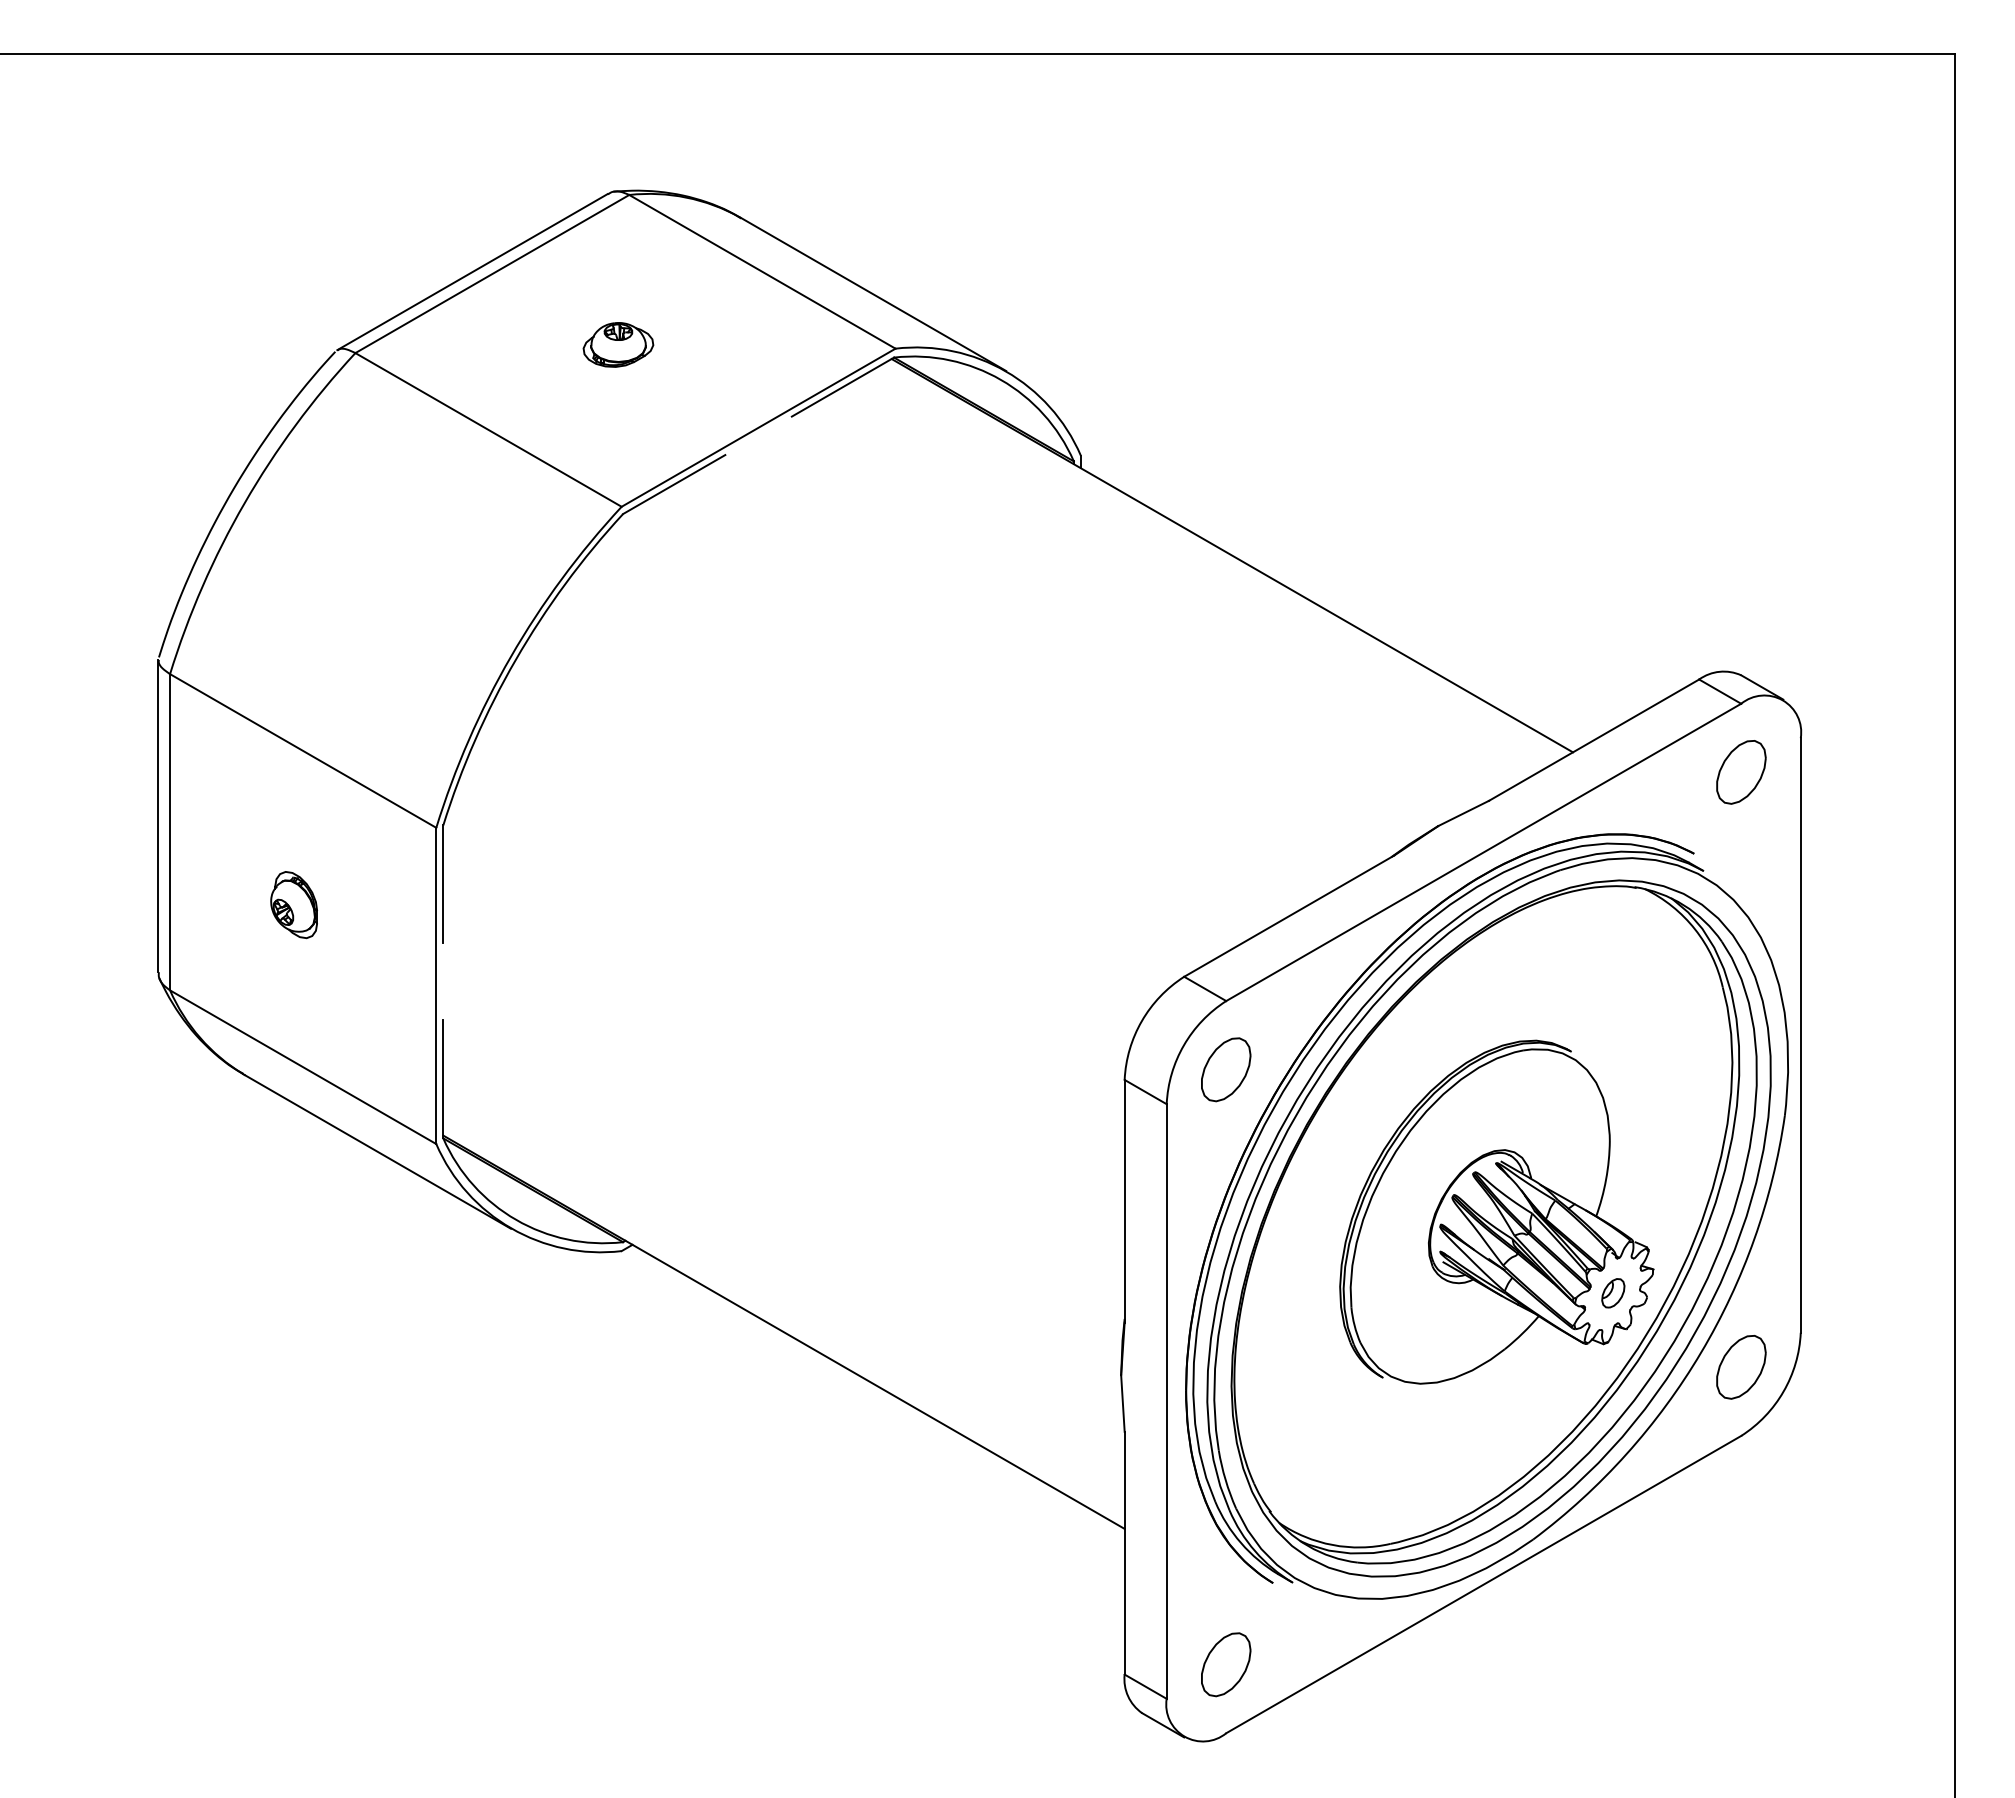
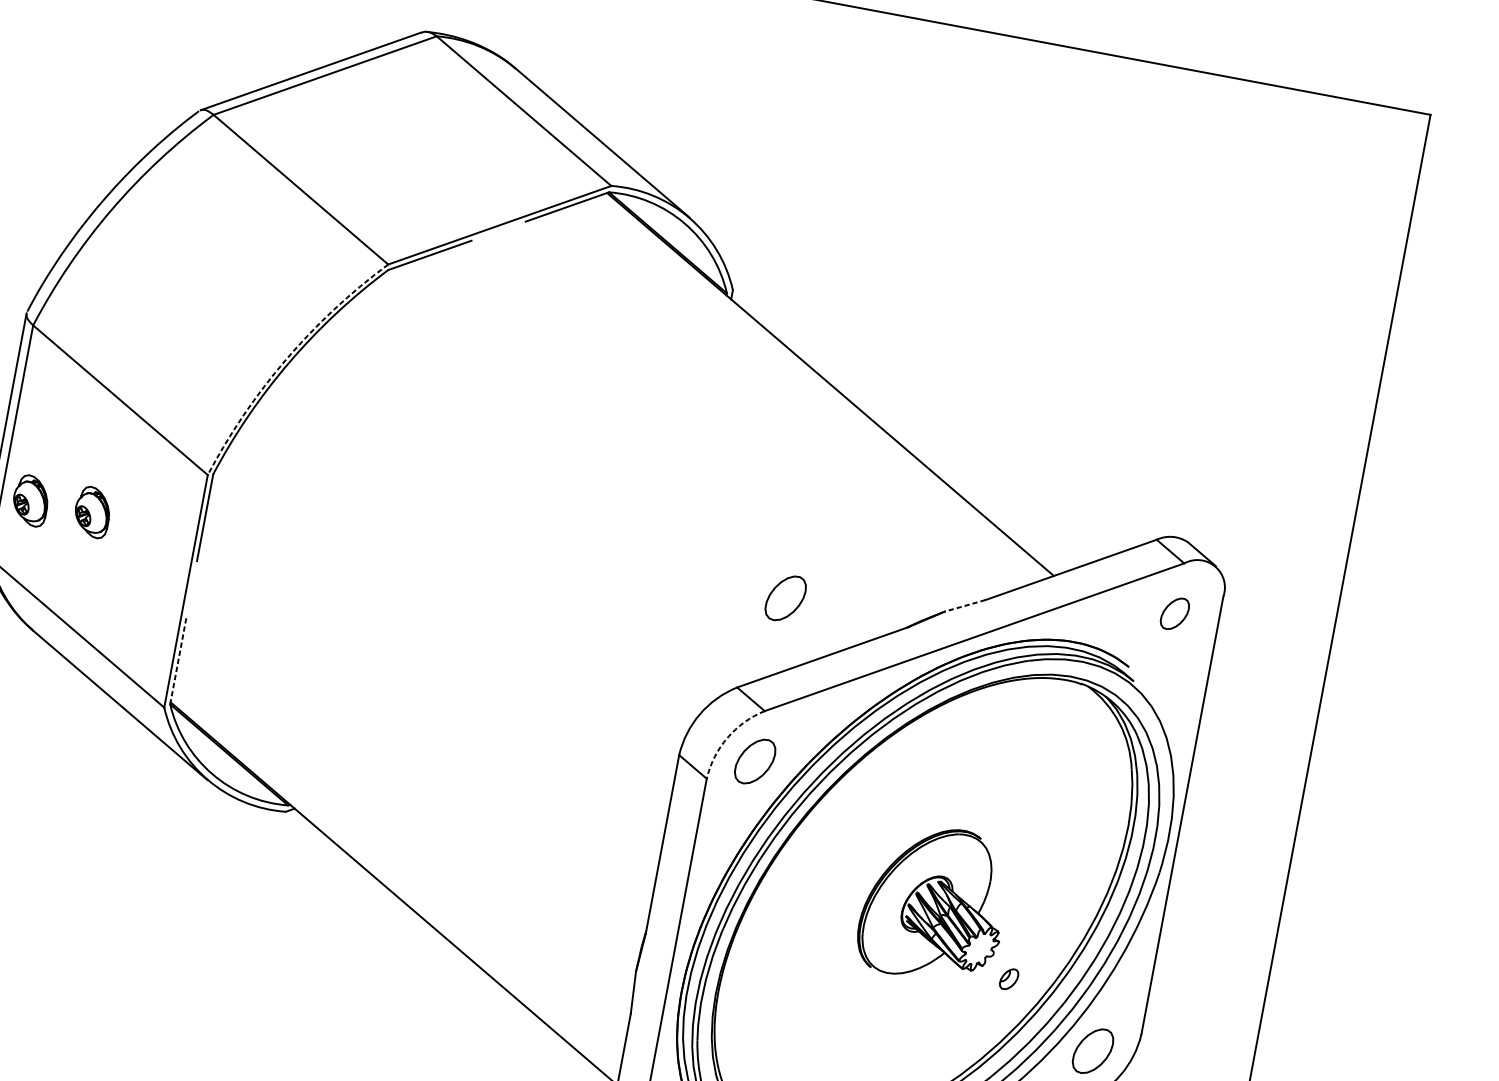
part: (618, 344) -> (408, 144), removed
arc: (510, 656) -> (285, 359), solid -> dashed
part: (1741, 772) -> (1175, 613), size x0.7
line: (1463, 813) -> (964, 605), solid -> dashed
part: (1226, 847) -> (786, 598), added
part: (209, 905) -> (30, 500), added
arc: (1183, 1045) -> (727, 737), solid -> dashed
line: (443, 1078) -> (178, 660), solid -> dashed
part: (1496, 1211) -> (934, 903), size x0.6

